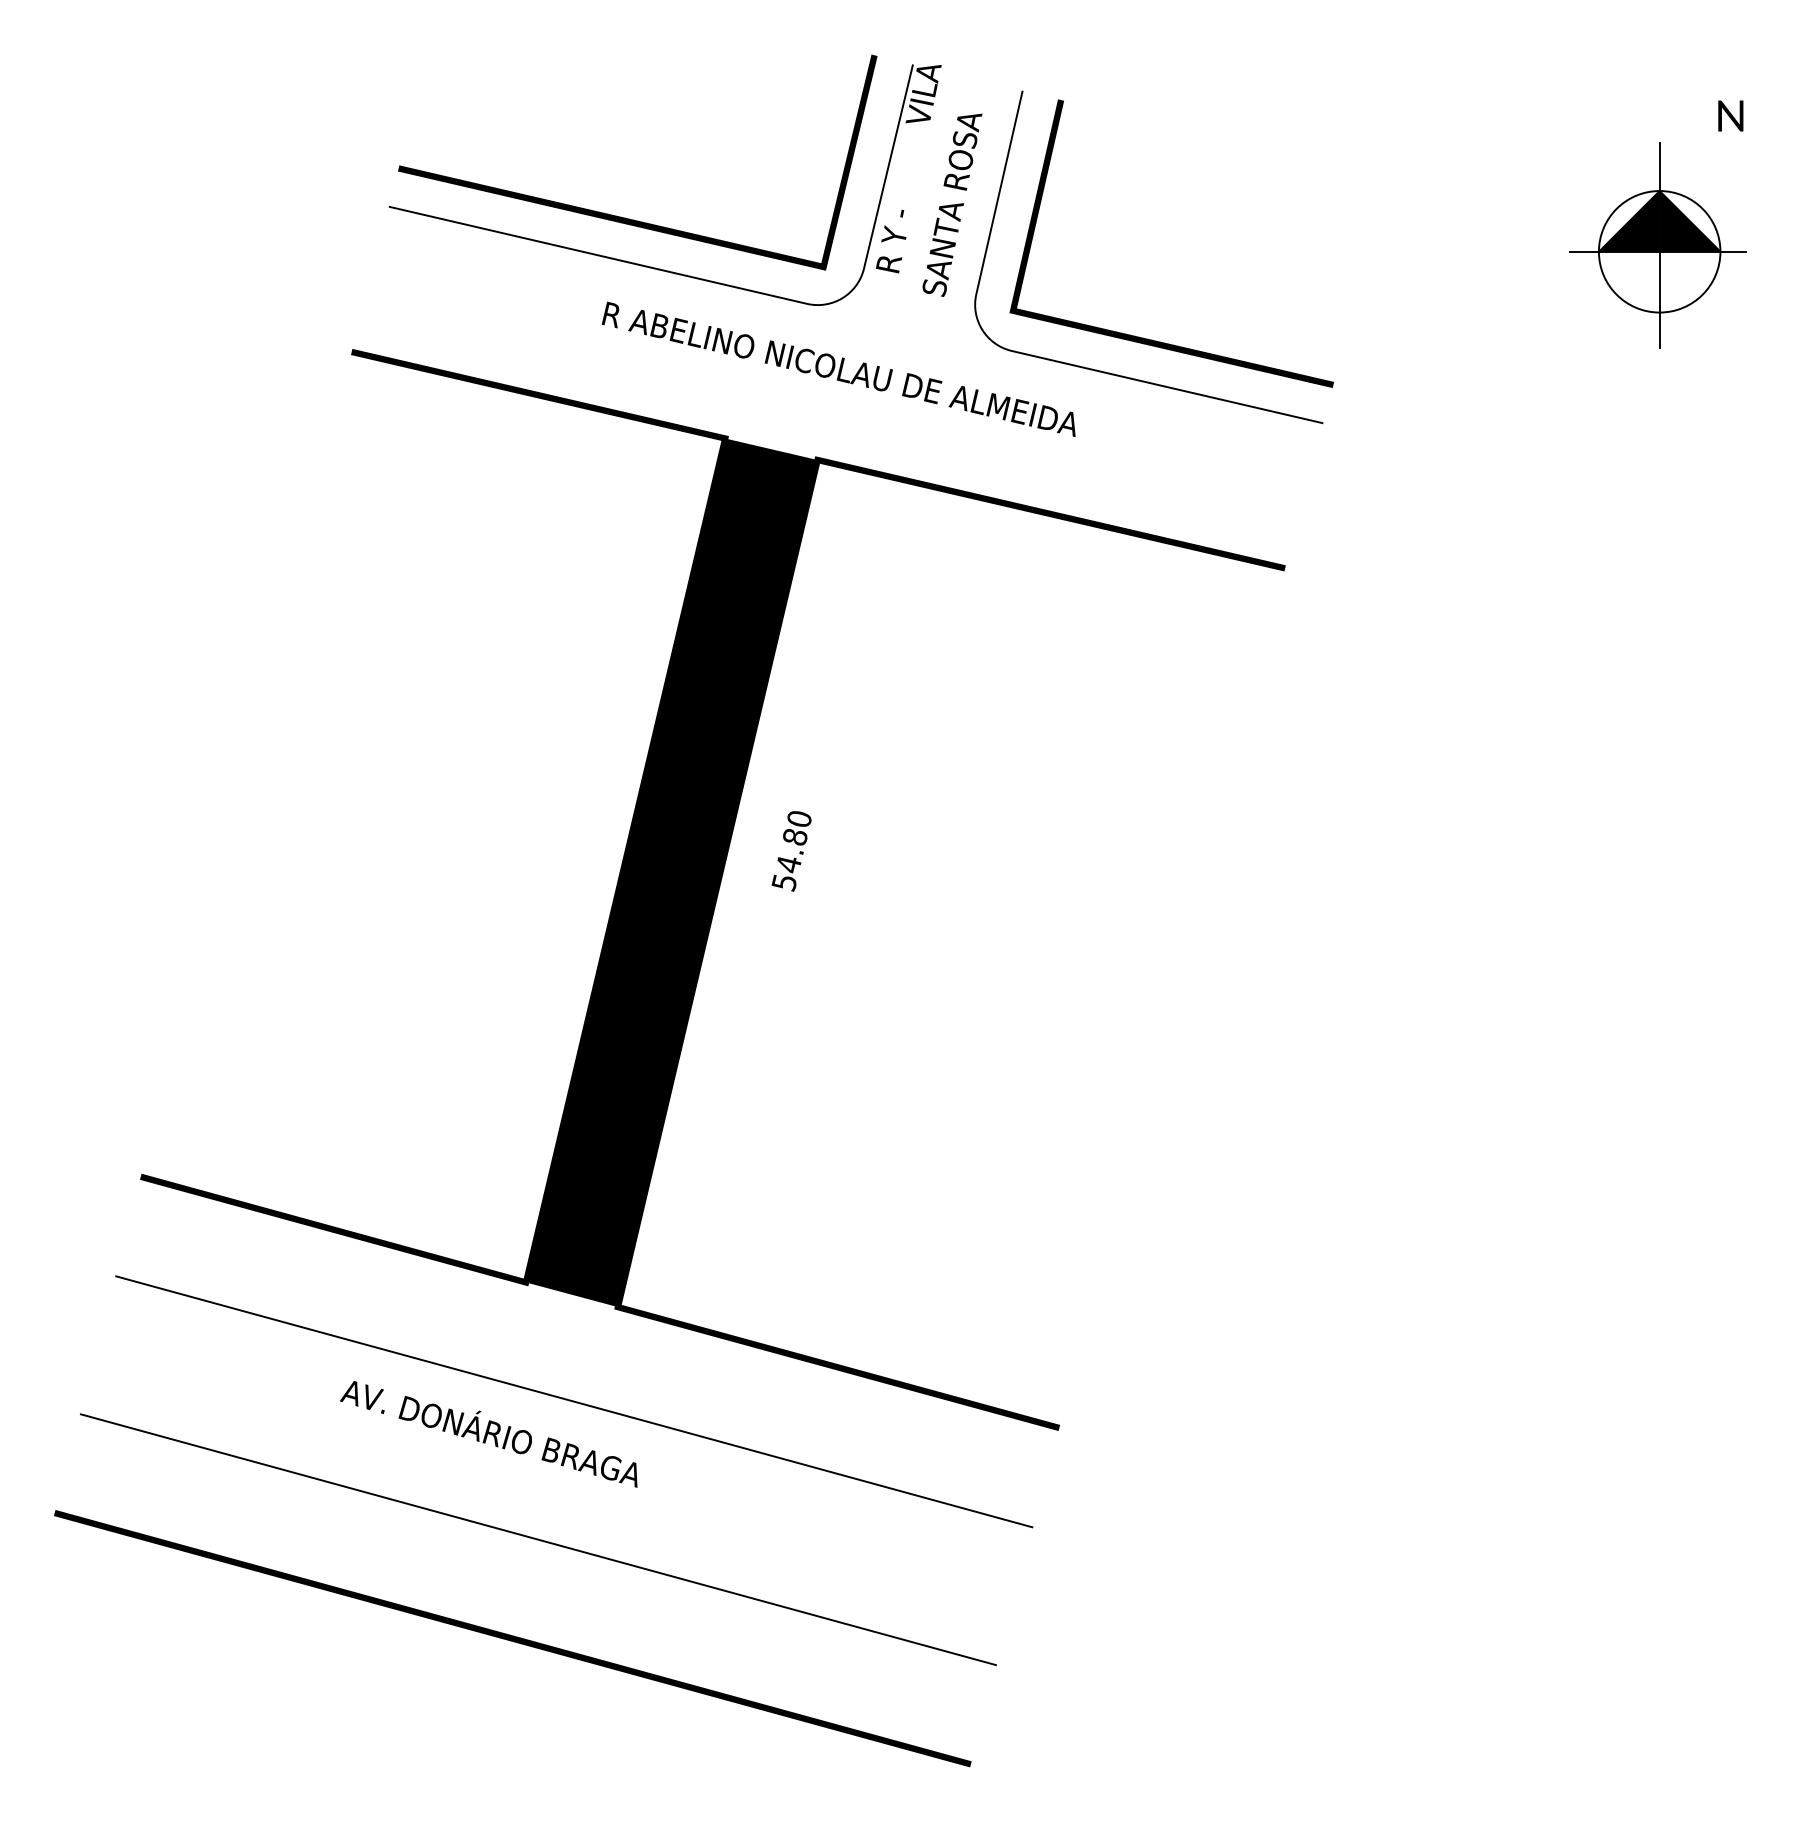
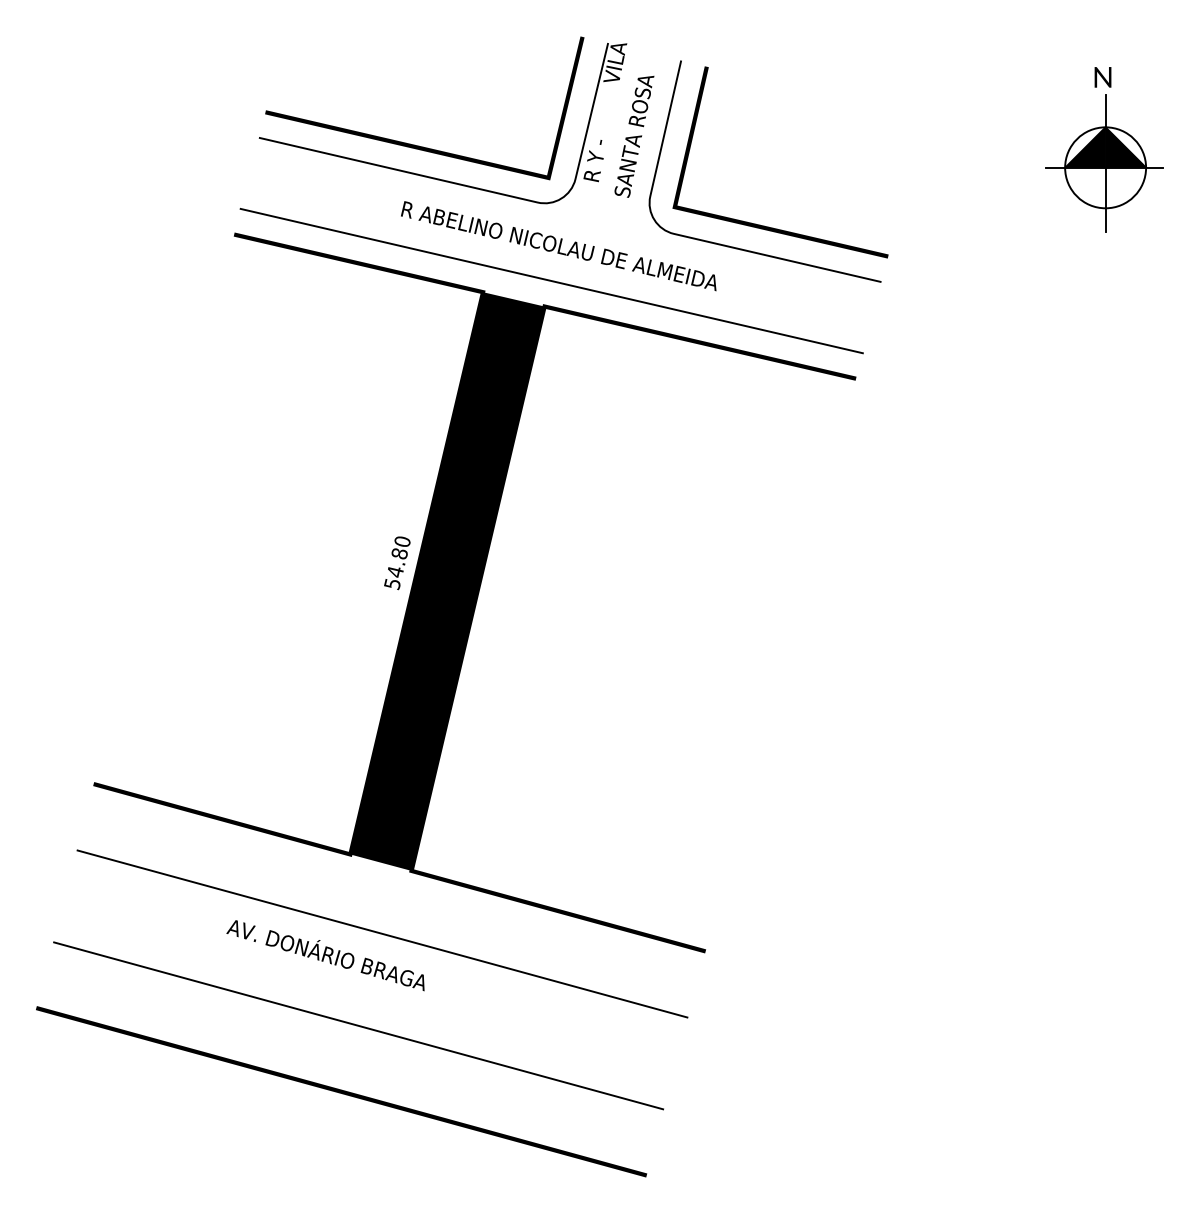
text: (1730, 116) -> (1102, 77), moved
line: (827, 420) -> (551, 280), added
text: (791, 851) -> (397, 563), moved

